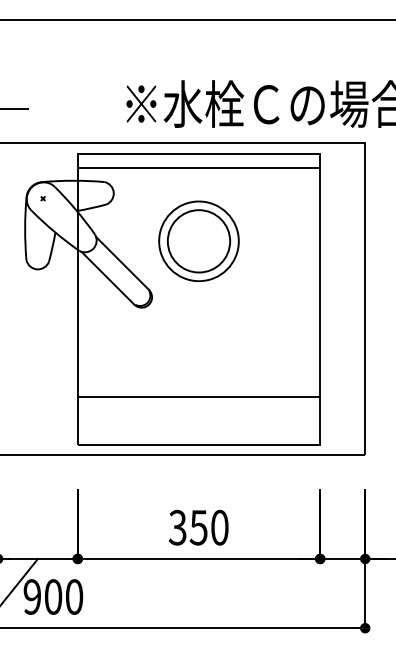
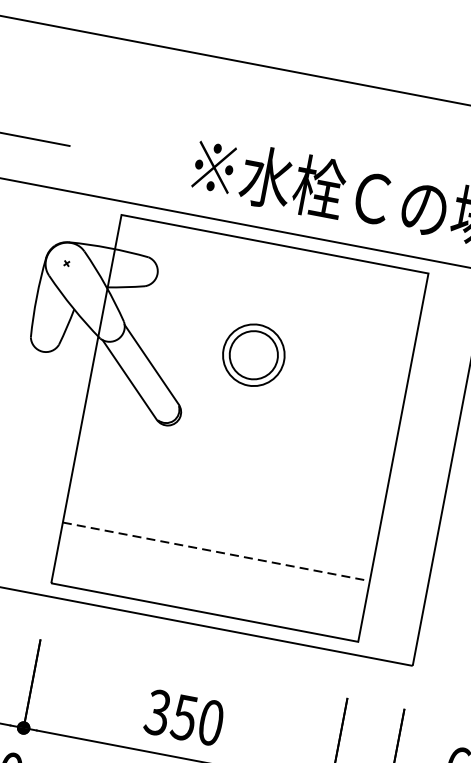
line: (198, 168) -> (270, 262), removed
part: (198, 241) -> (253, 355), size x0.6
line: (199, 396) -> (217, 551), solid -> dashed

